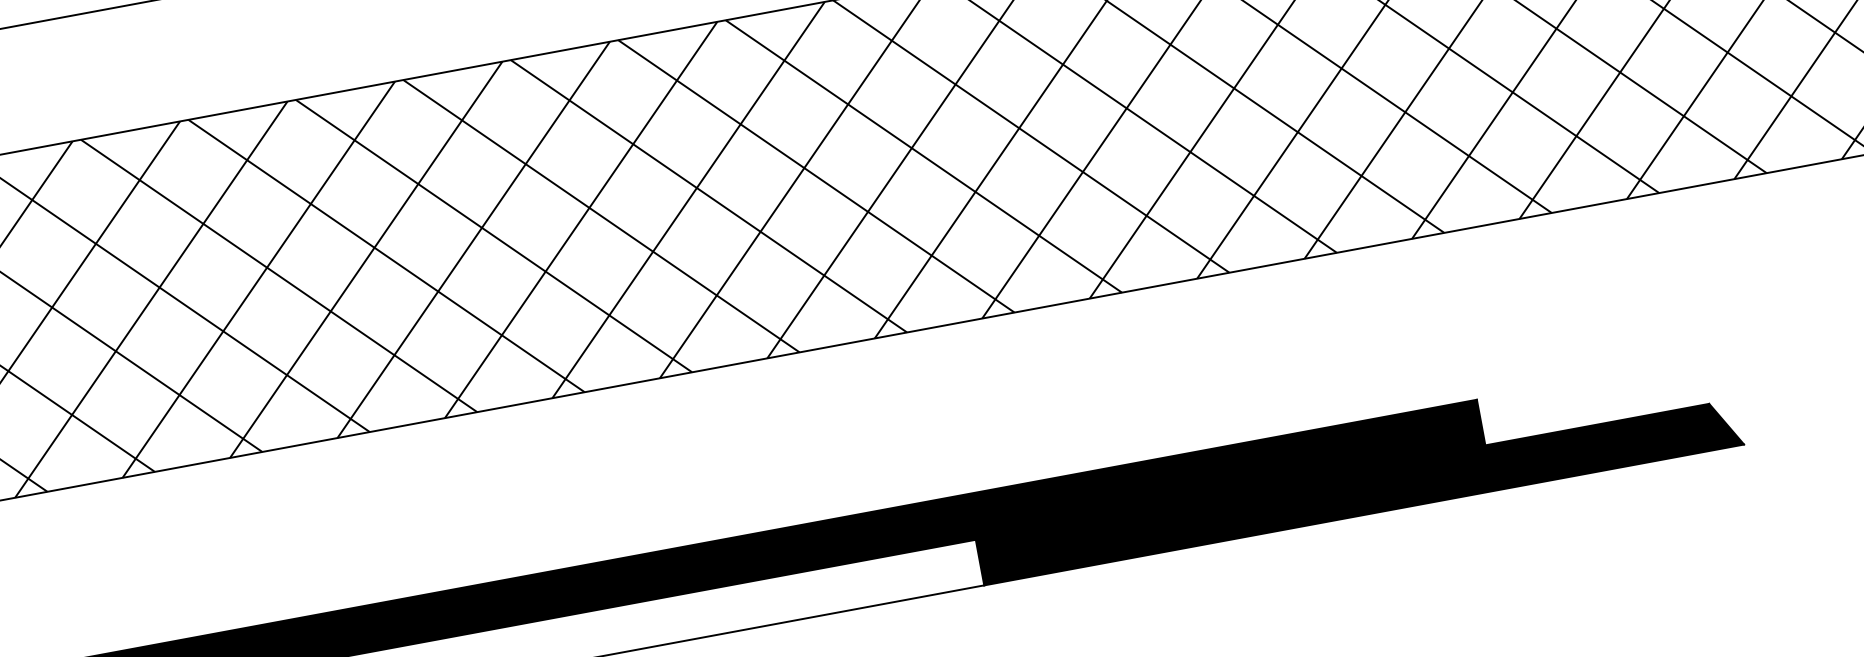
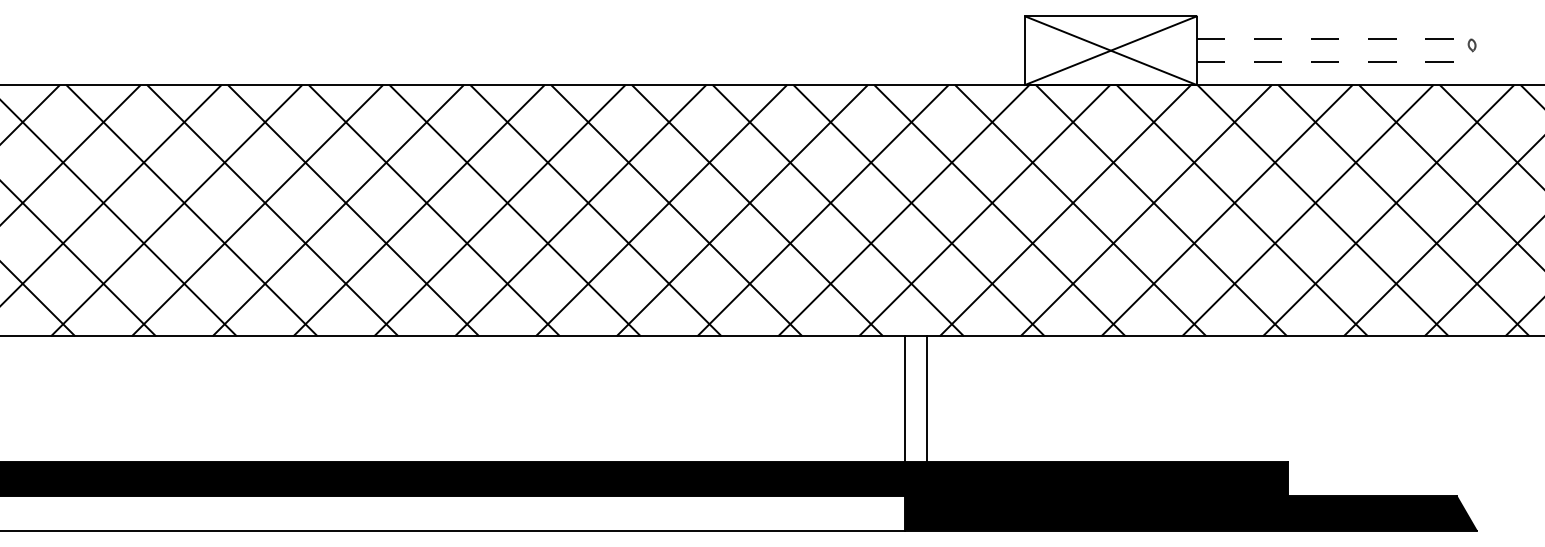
line: (981, 405) -> (927, 399), added
line: (950, 411) -> (904, 399), added

